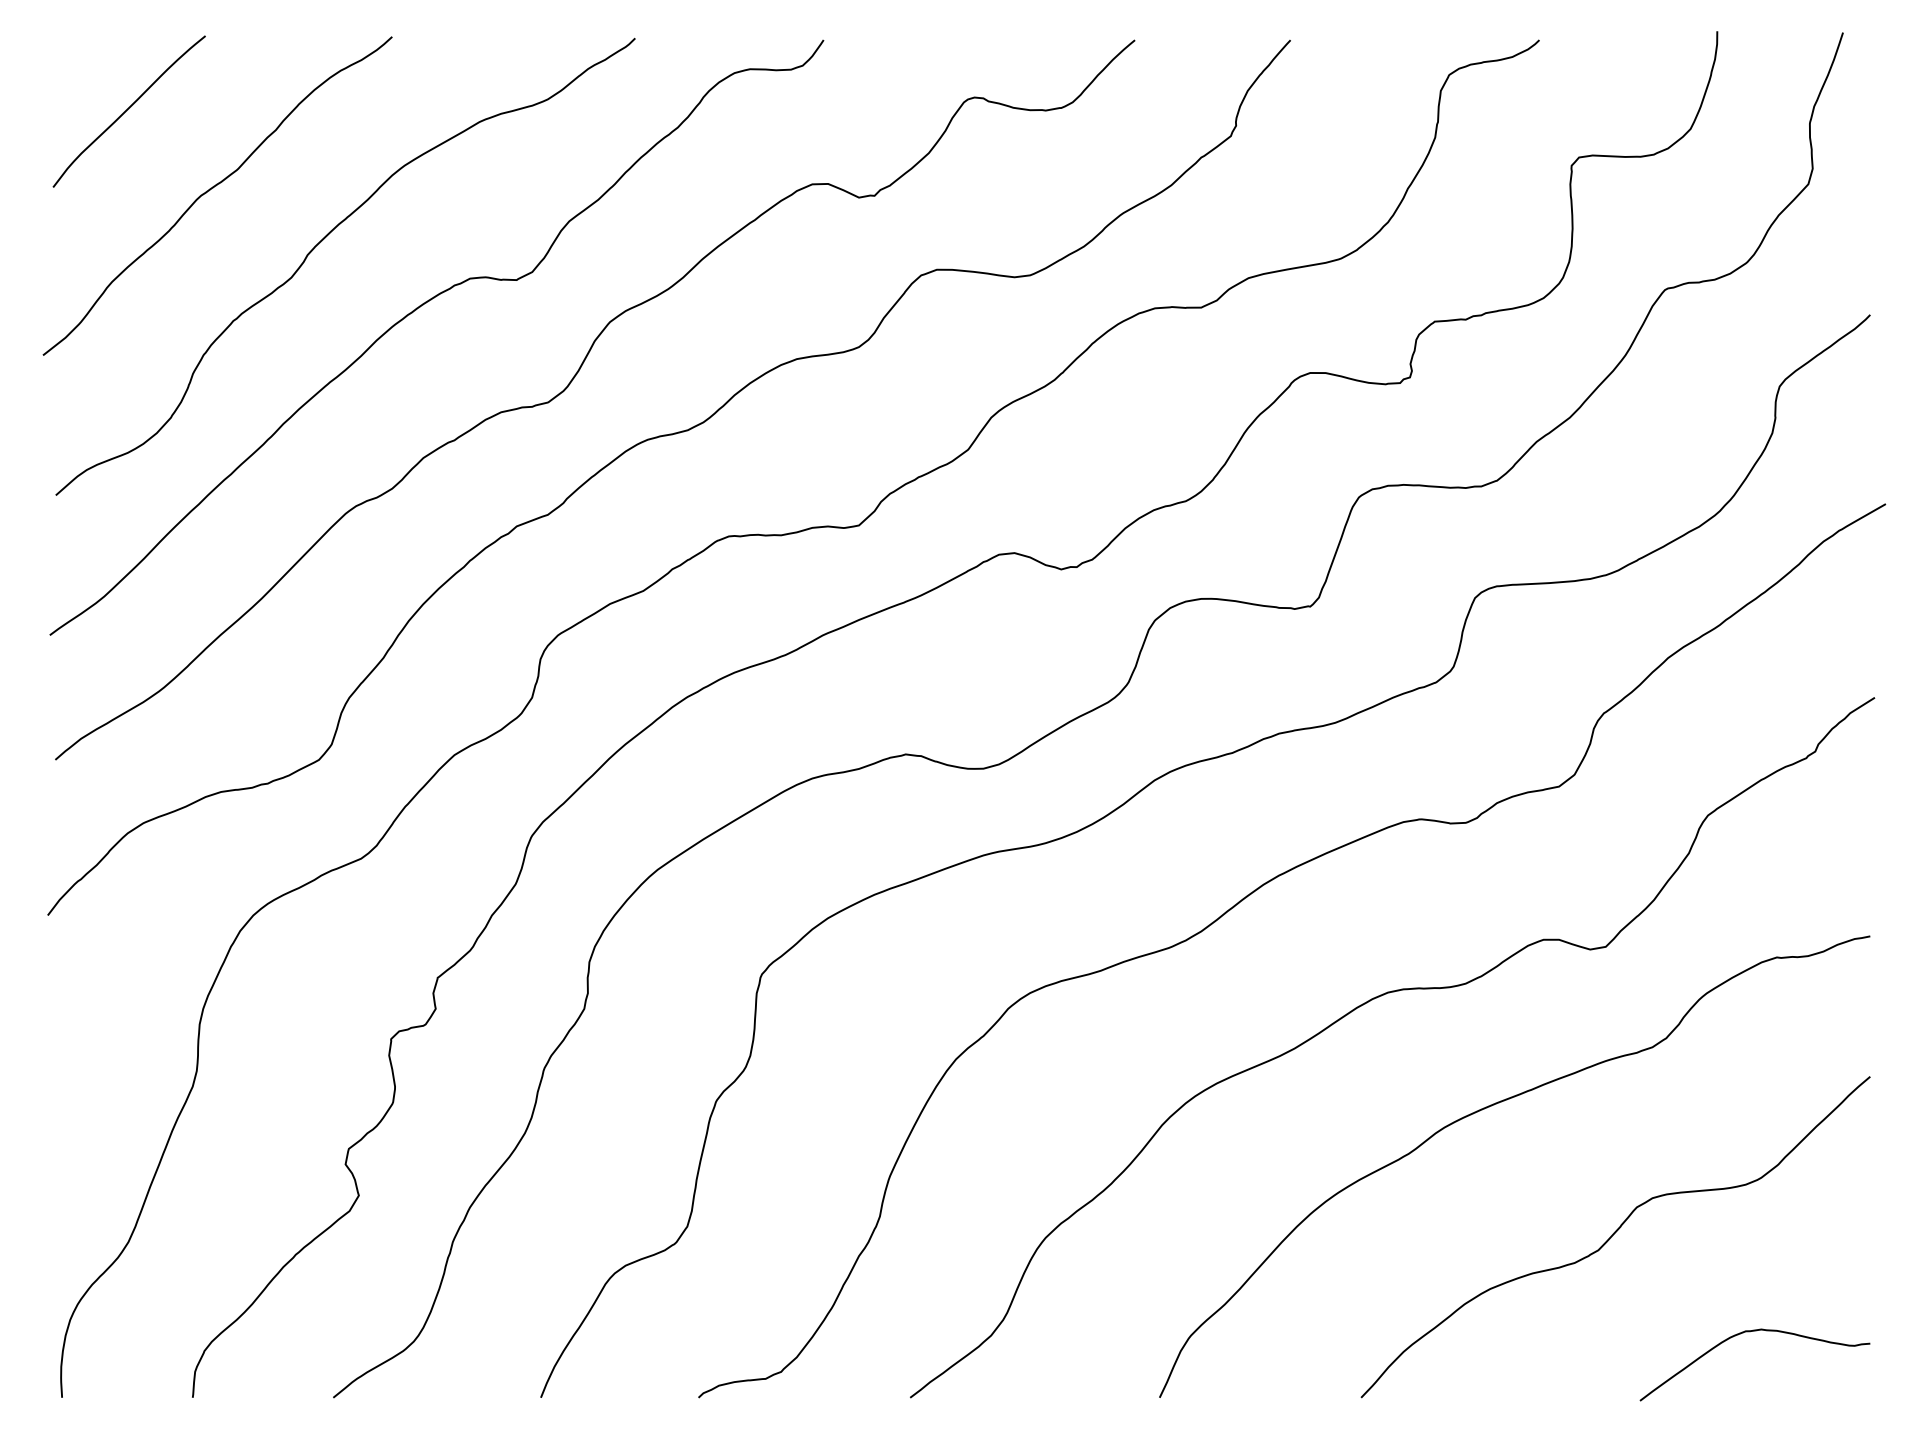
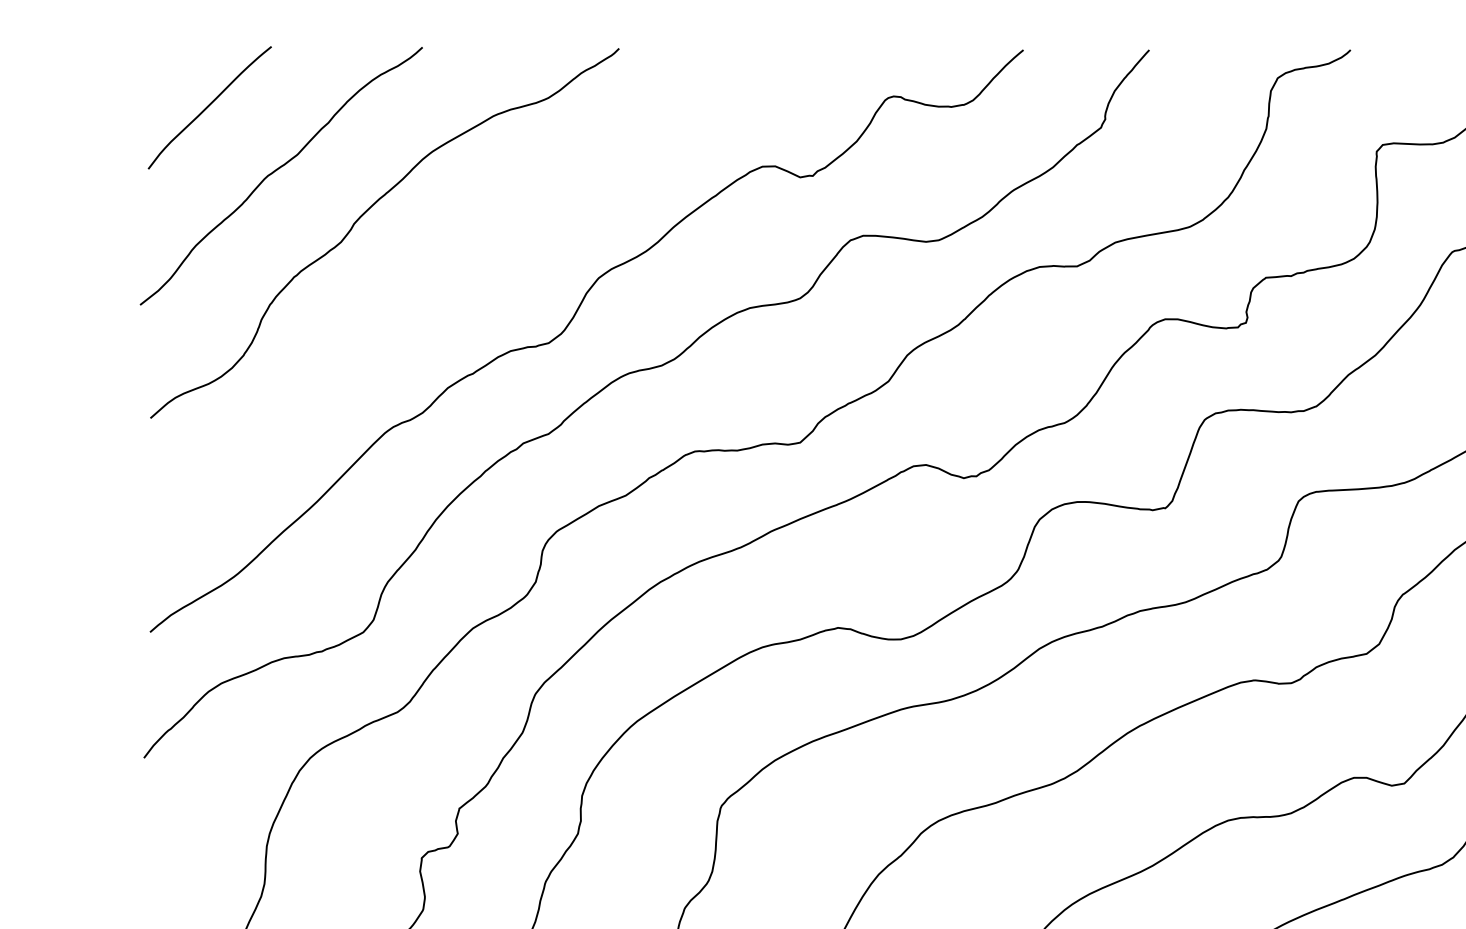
curve: (416, 310) -> (442, 268), removed

